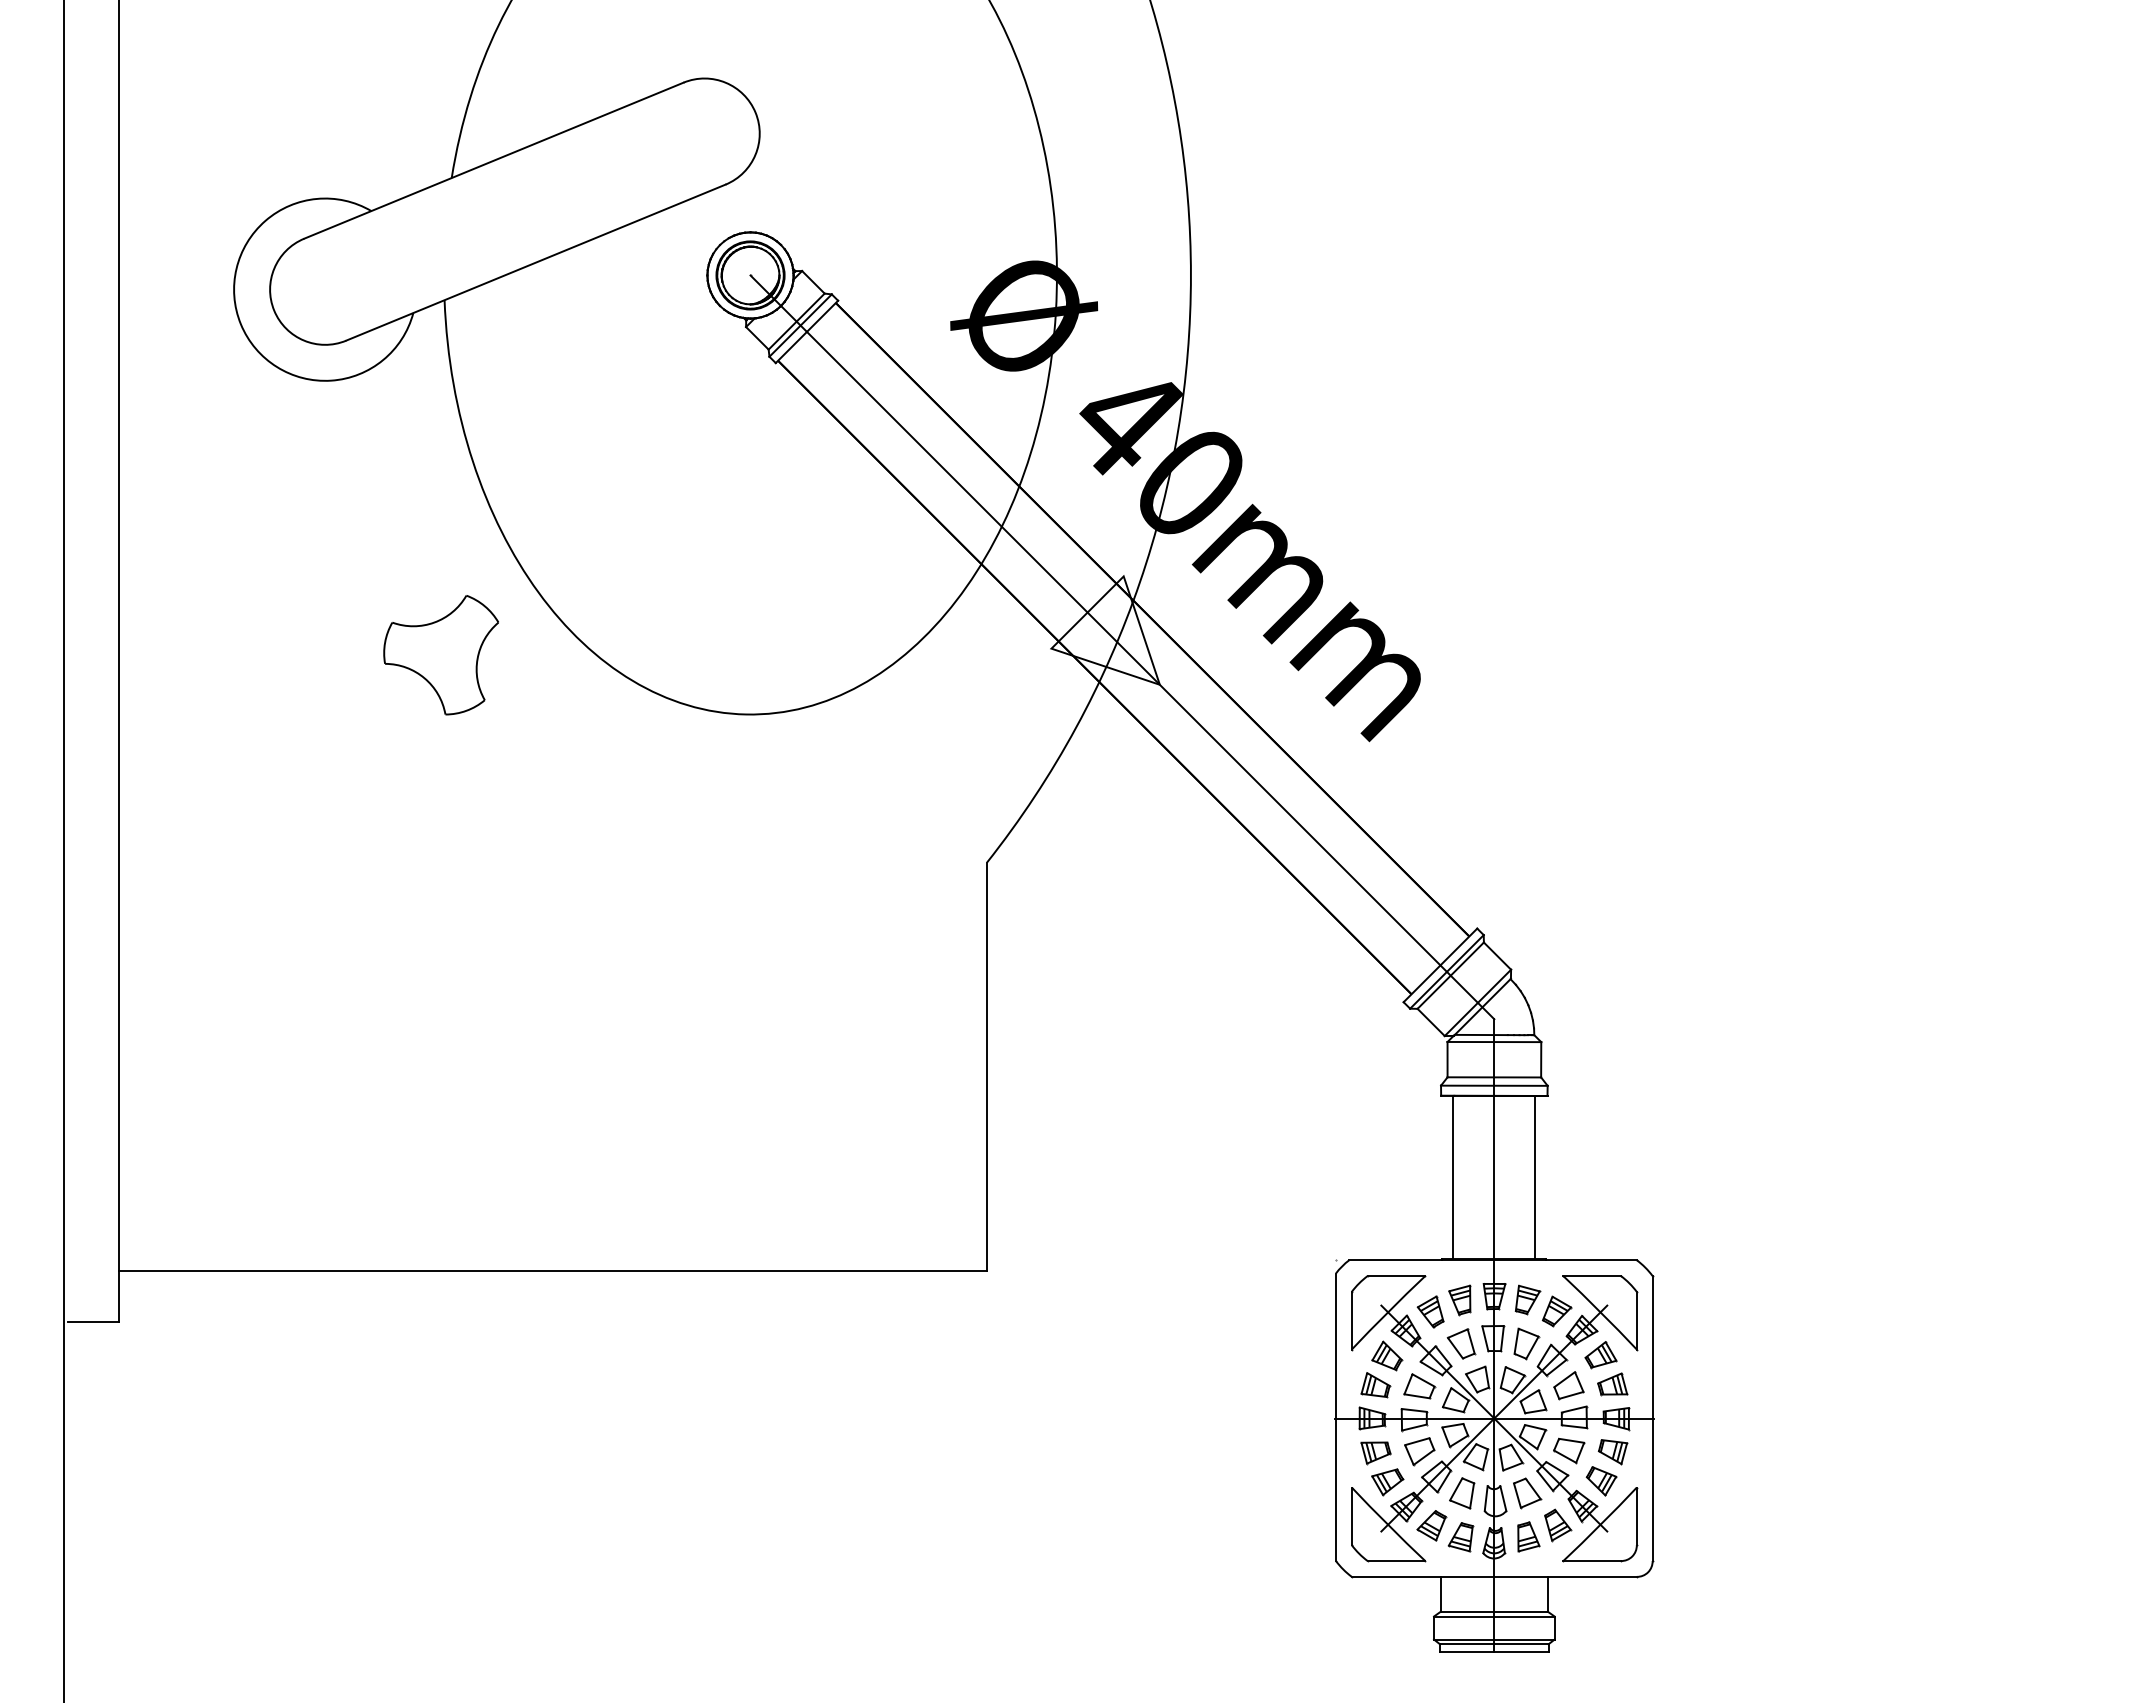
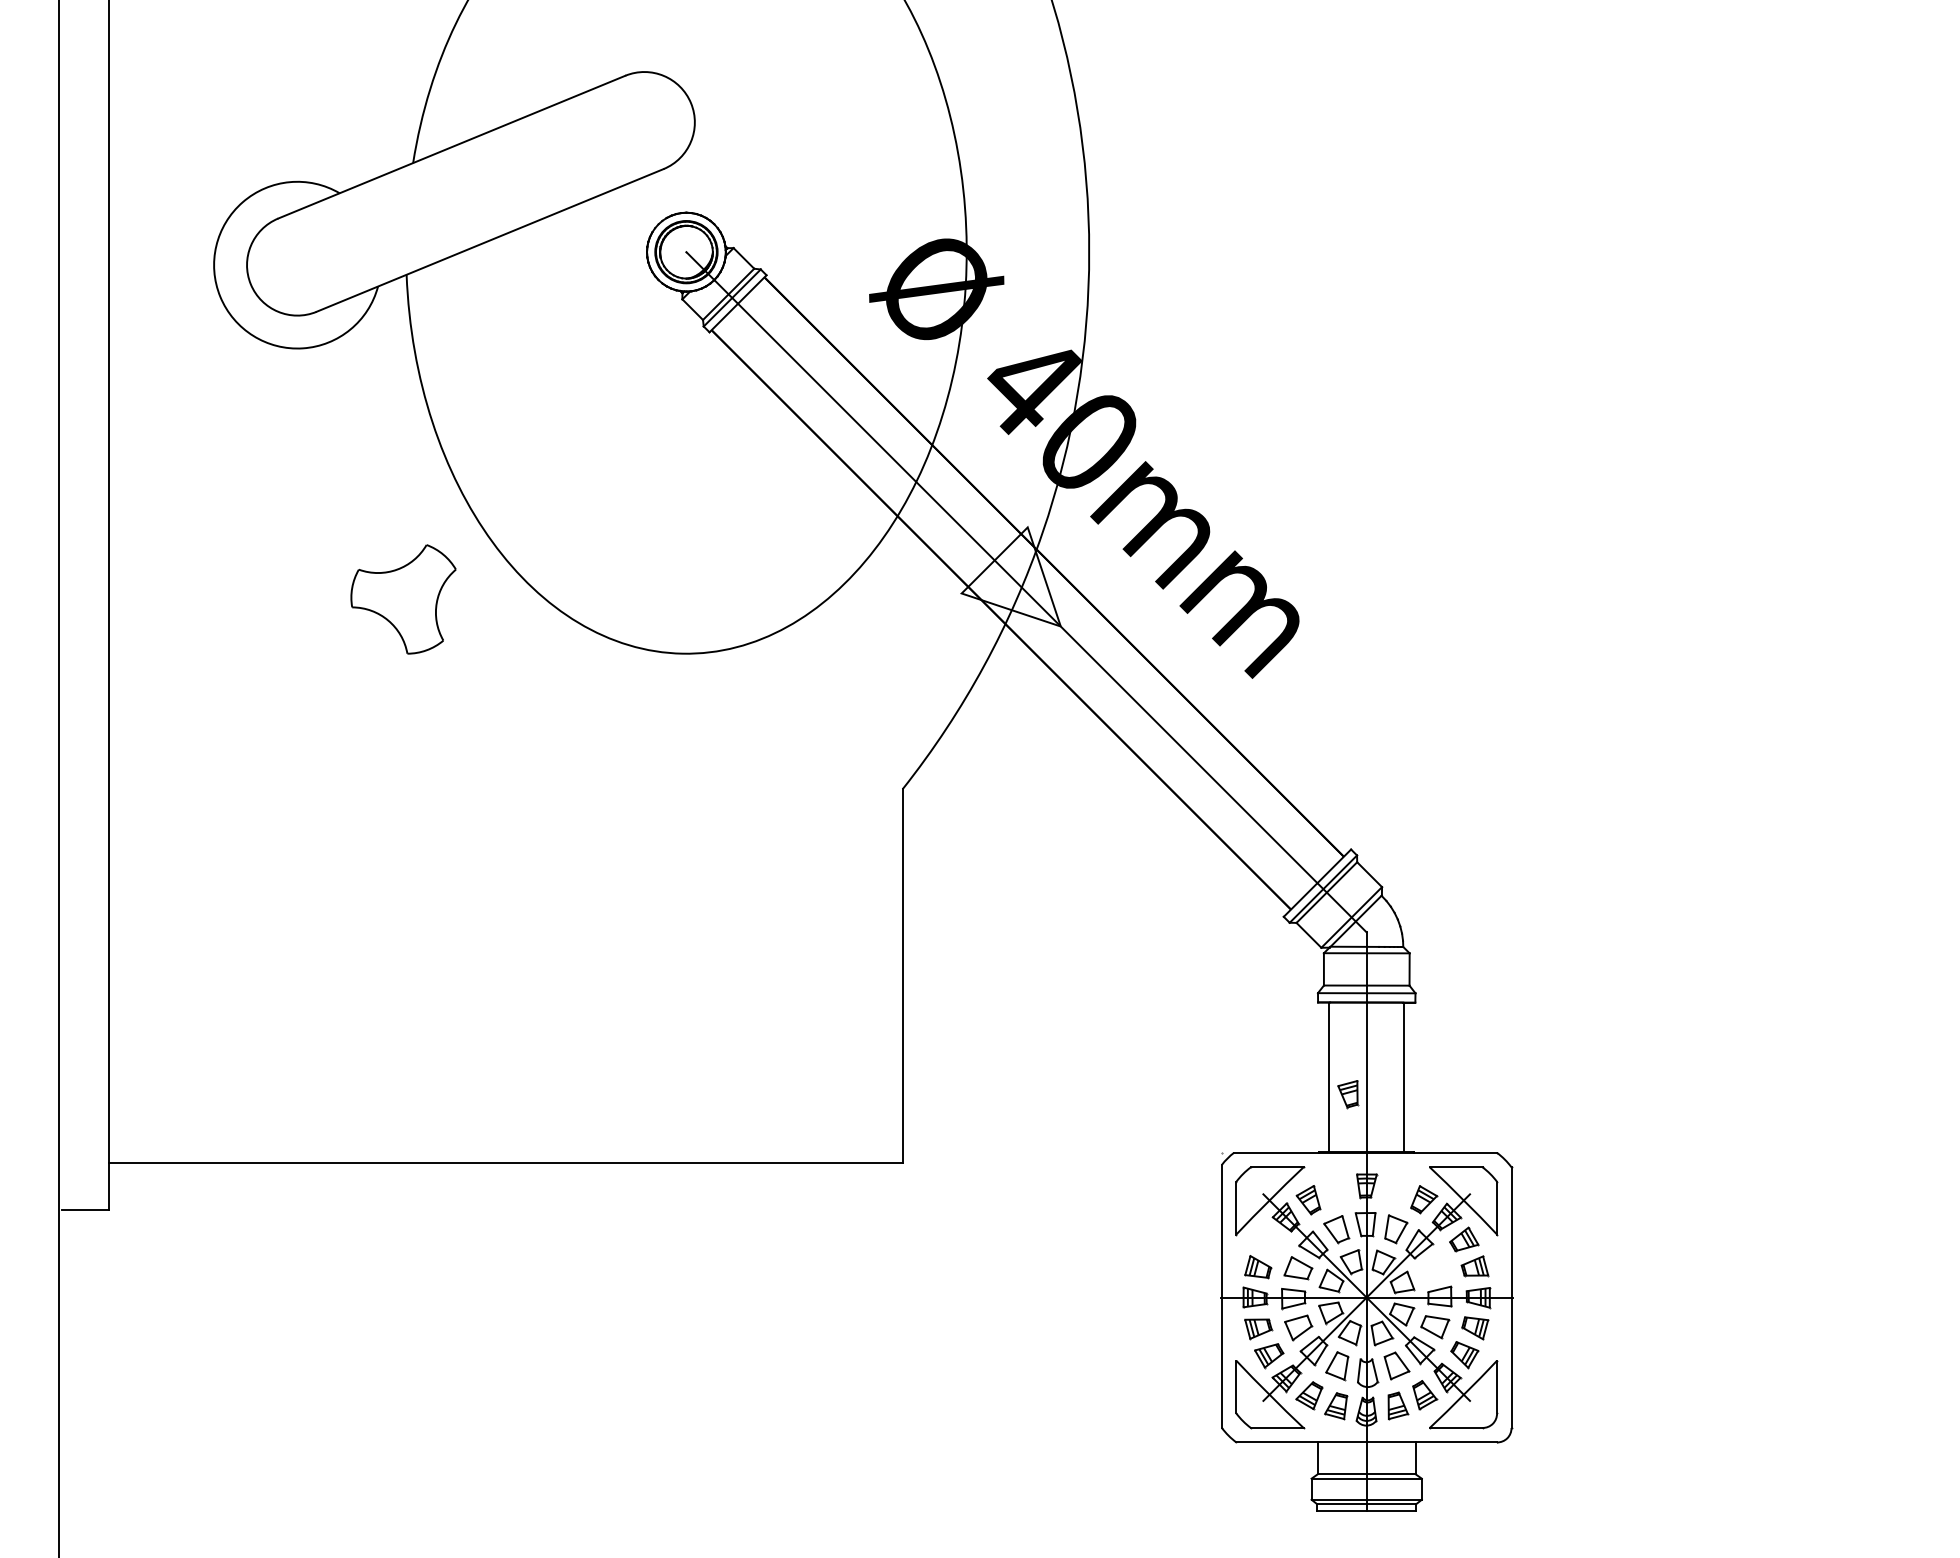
part: (1527, 1299) -> (1397, 1188), removed
part: (1459, 1300) -> (1347, 1094), moved
part: (1387, 1355) -> (1269, 1239), removed
part: (1568, 1385) -> (1434, 1267), removed

